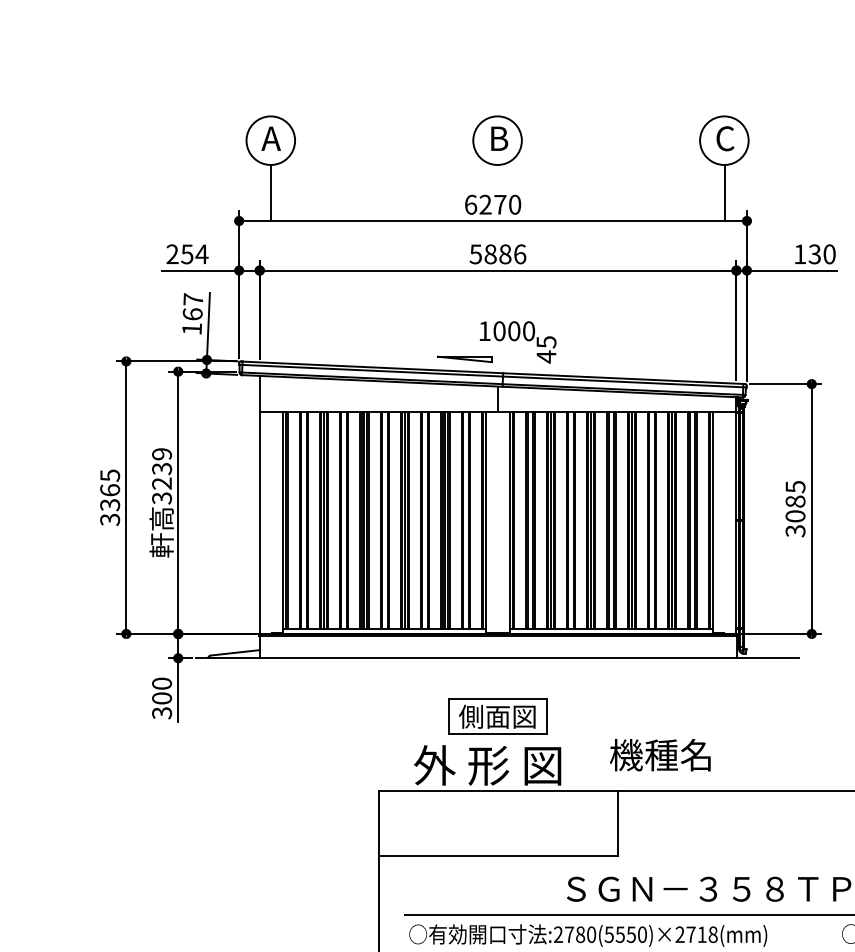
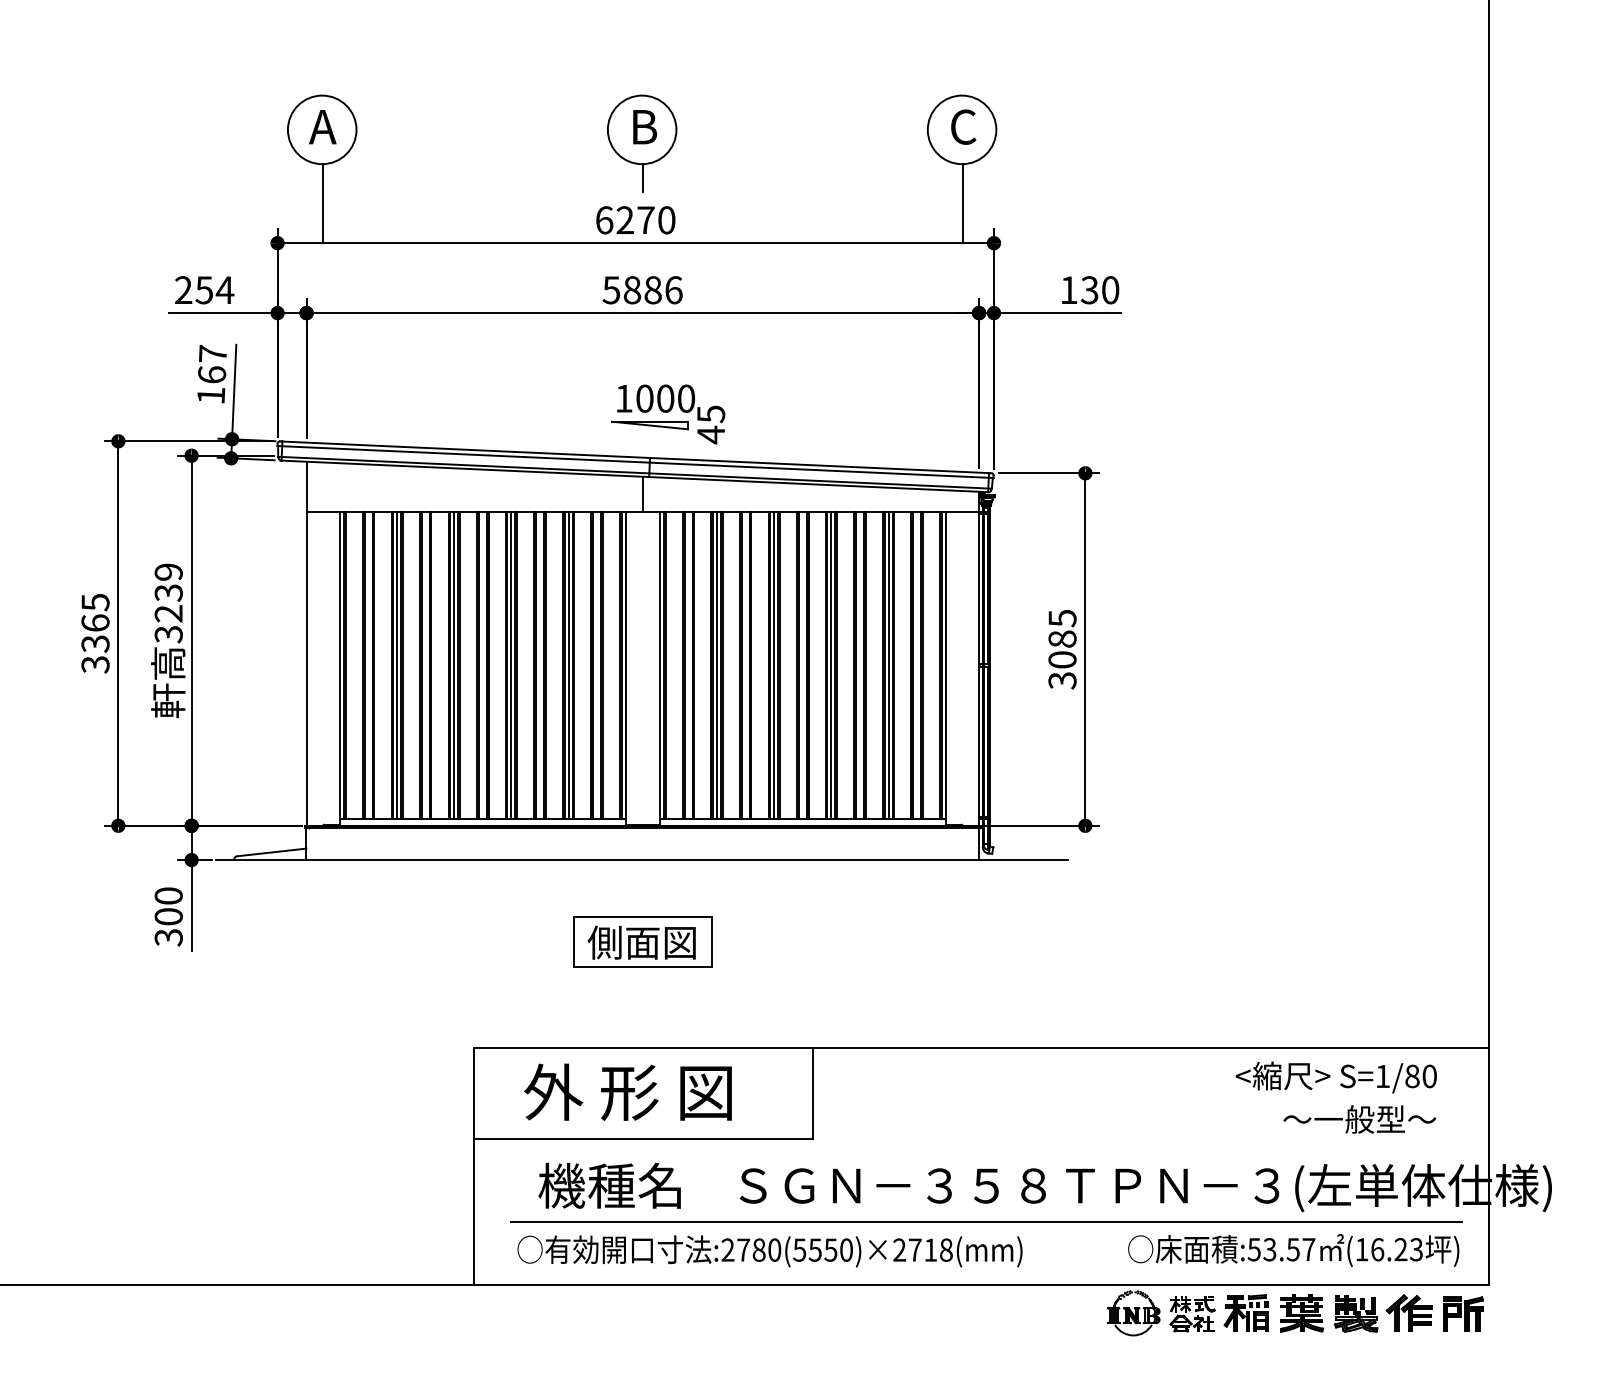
line: (497, 174) -> (642, 177), added
part: (464, 359) -> (649, 425), moved
text: (660, 754) -> (609, 1185), moved
text: (487, 764) -> (627, 1091), moved

